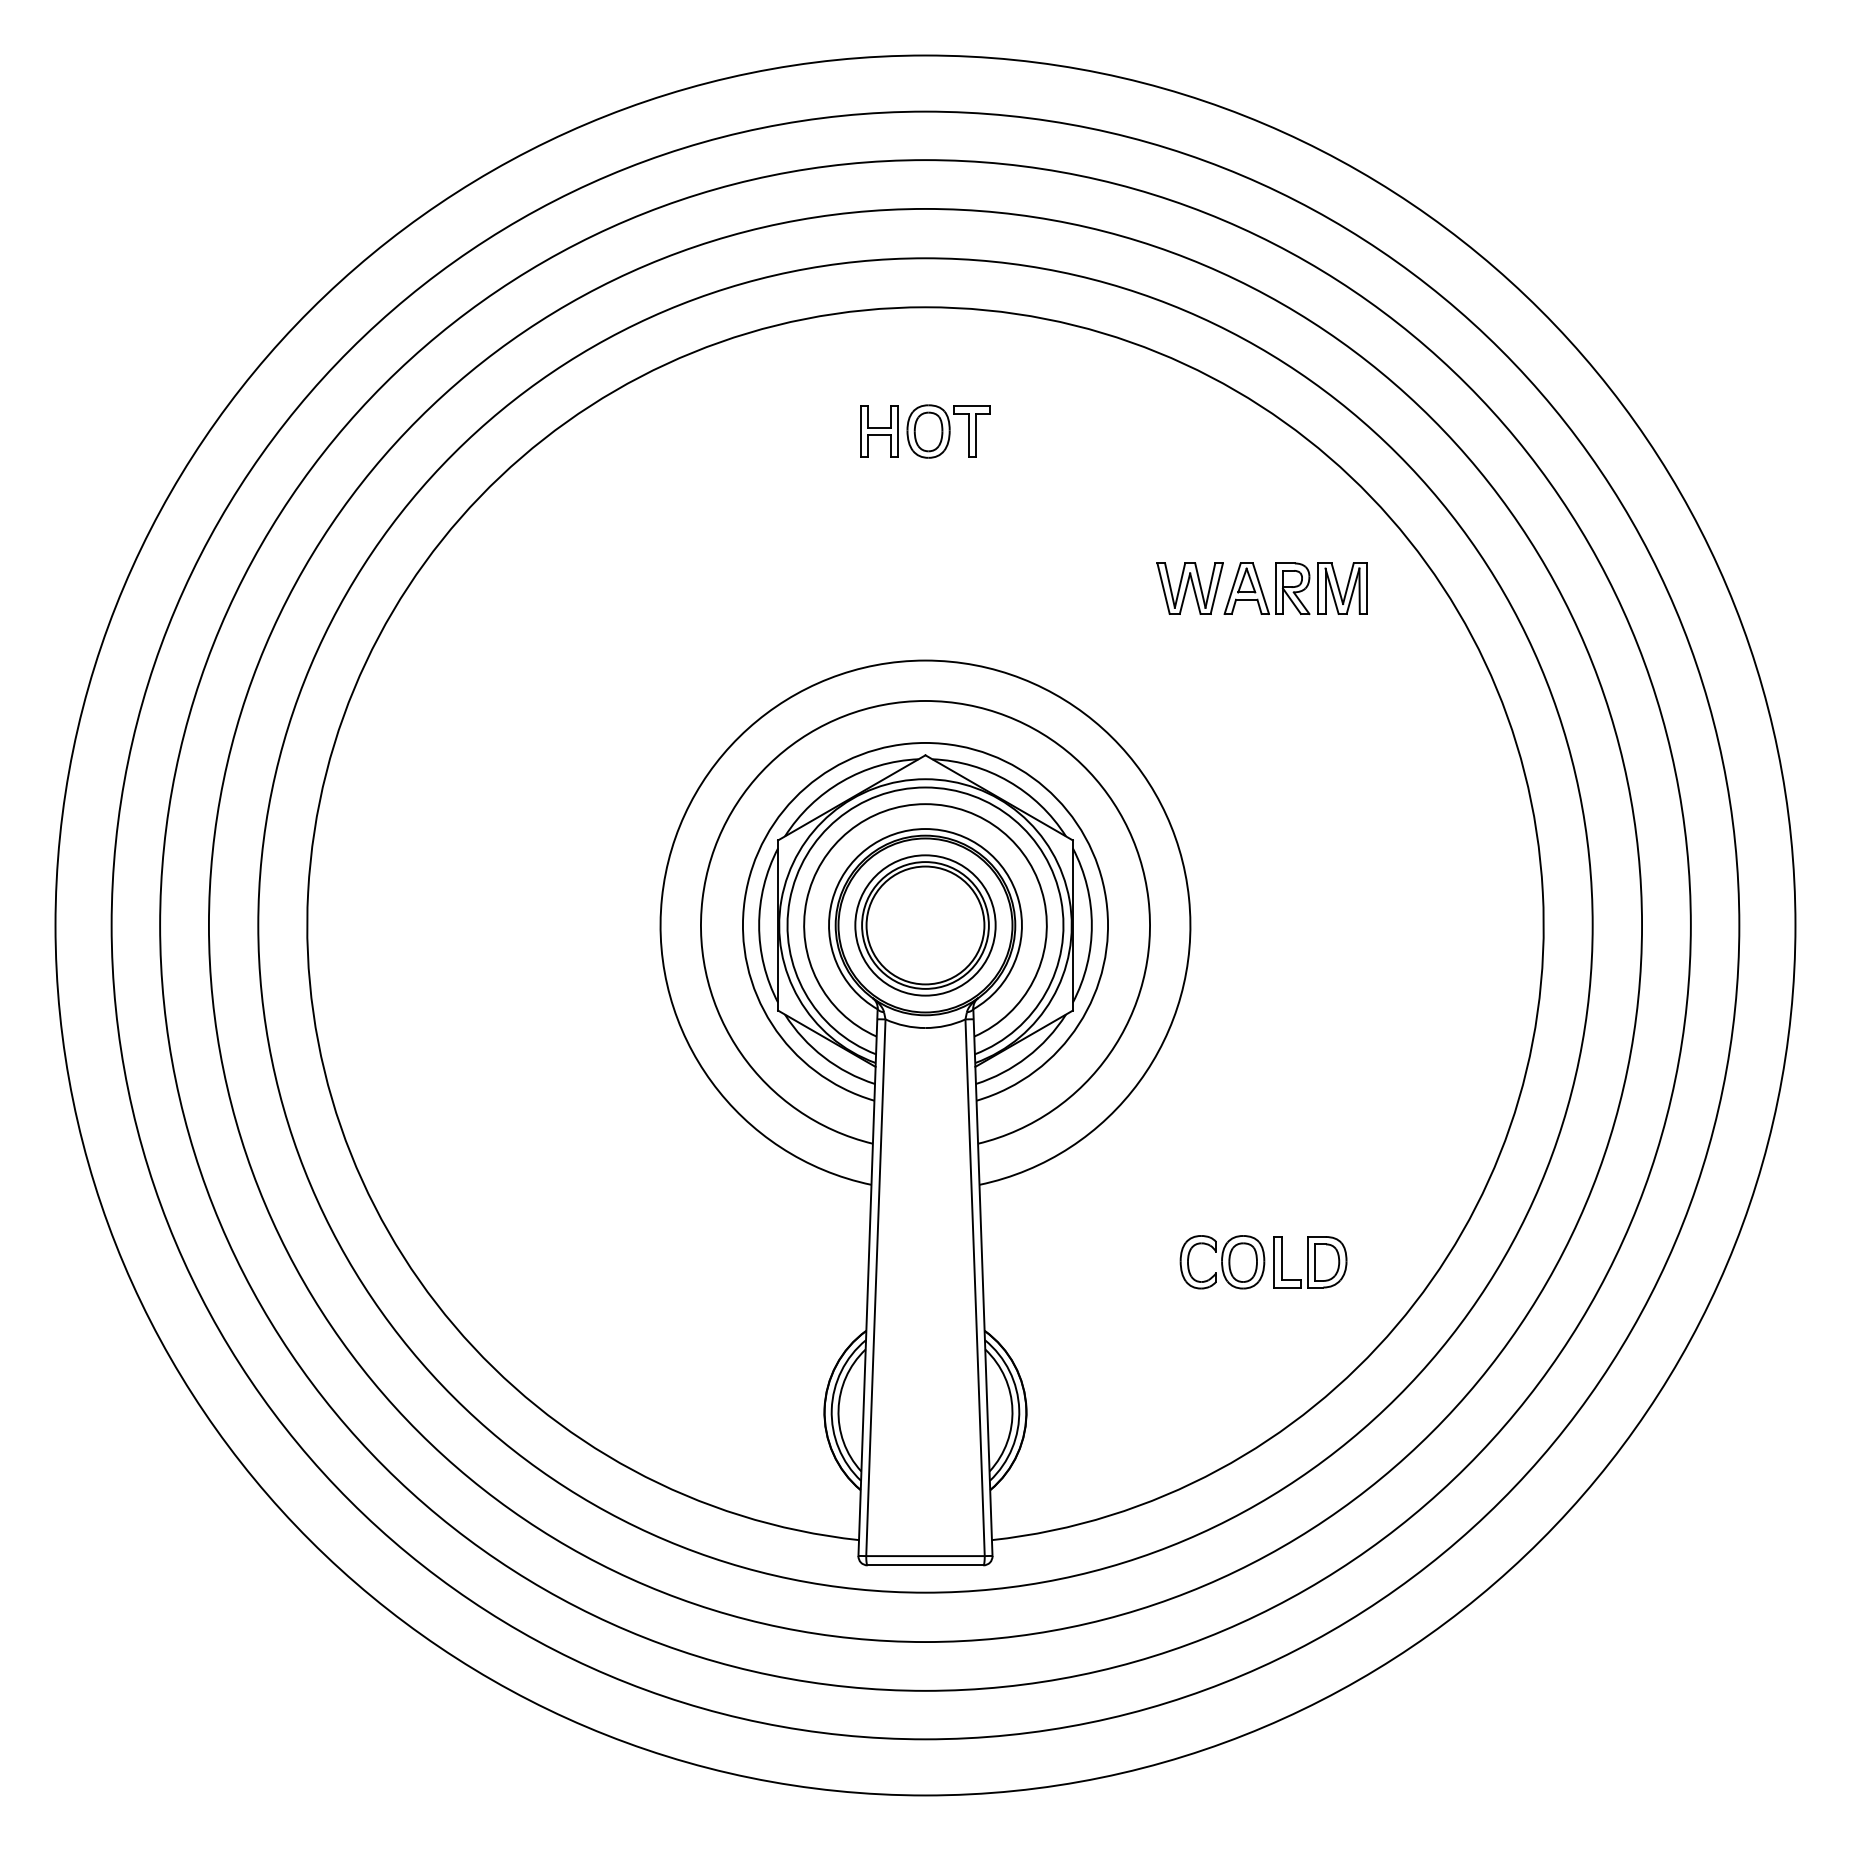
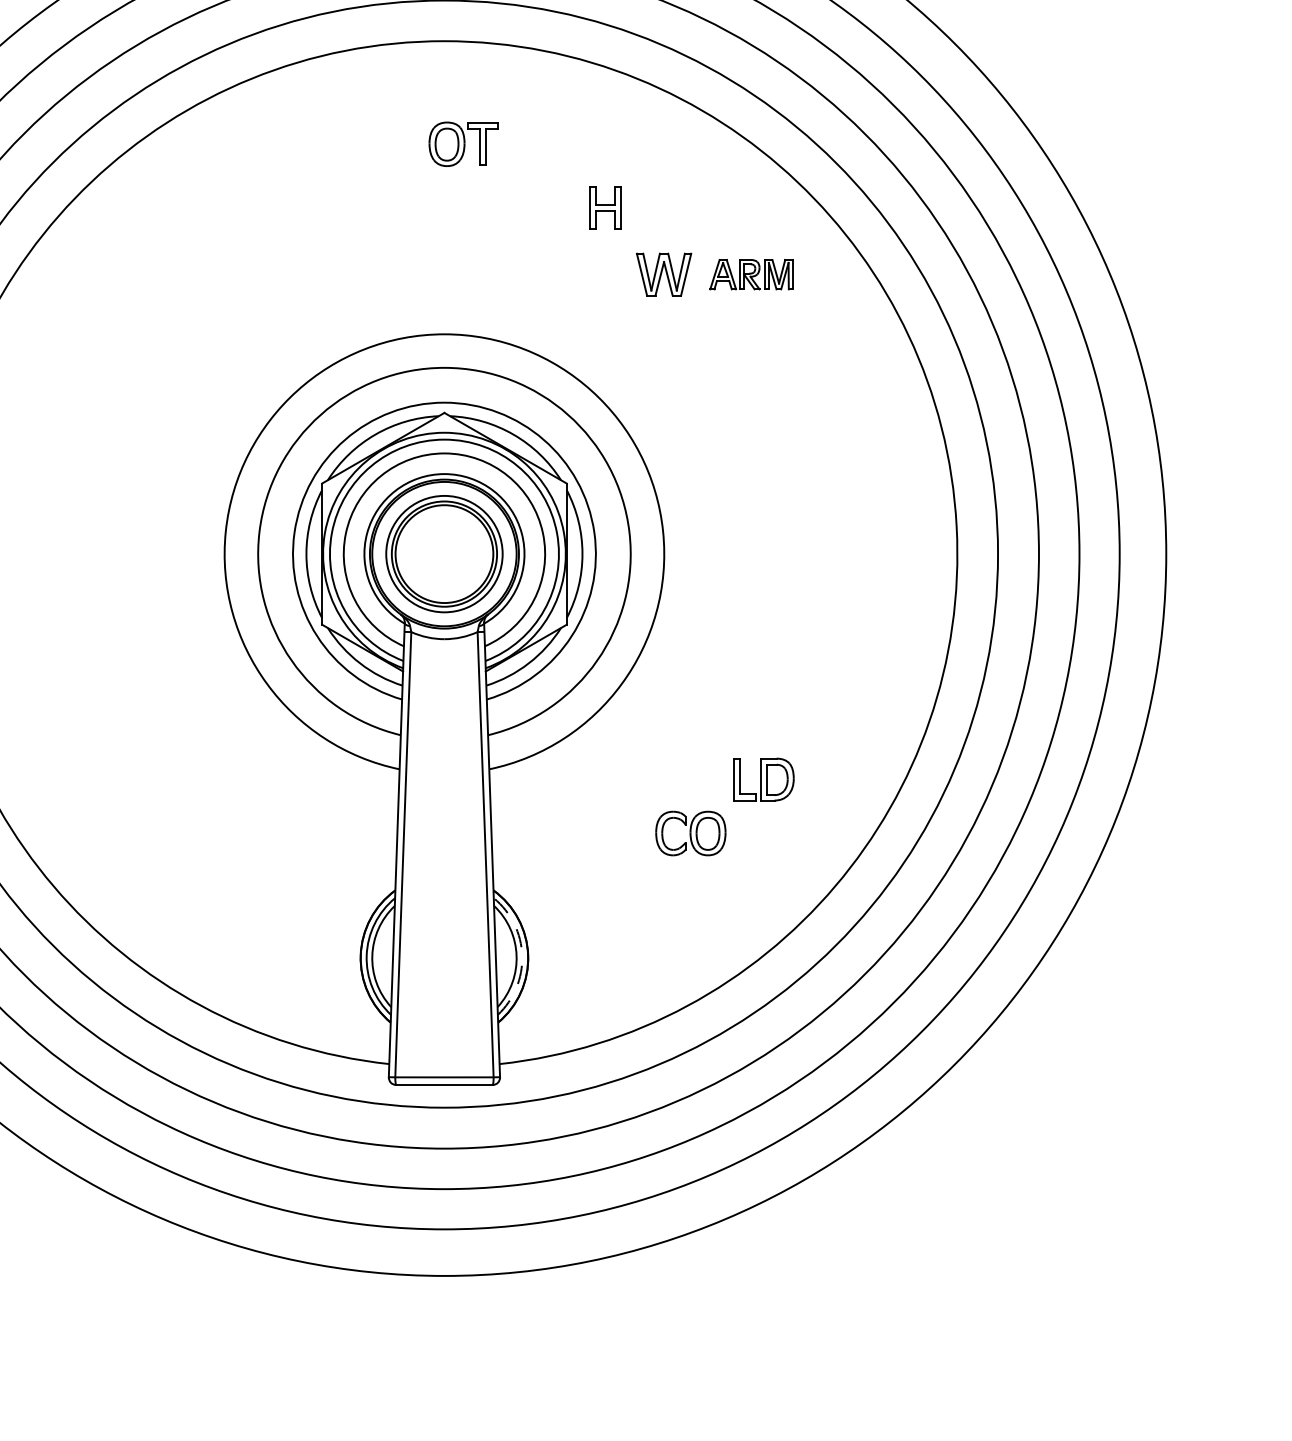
part: (879, 431) -> (605, 208), moved
part: (1295, 588) -> (751, 274), size x0.7
part: (1310, 1262) -> (763, 779), moved
arc: (1019, 1409) -> (522, 955), solid -> dashed

